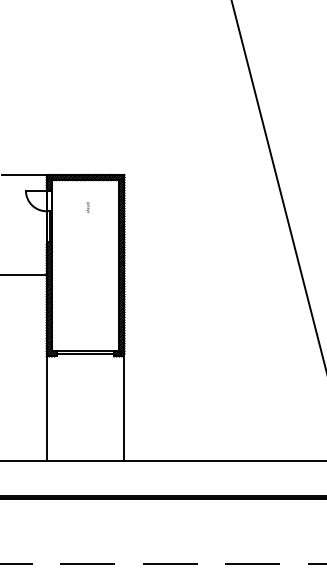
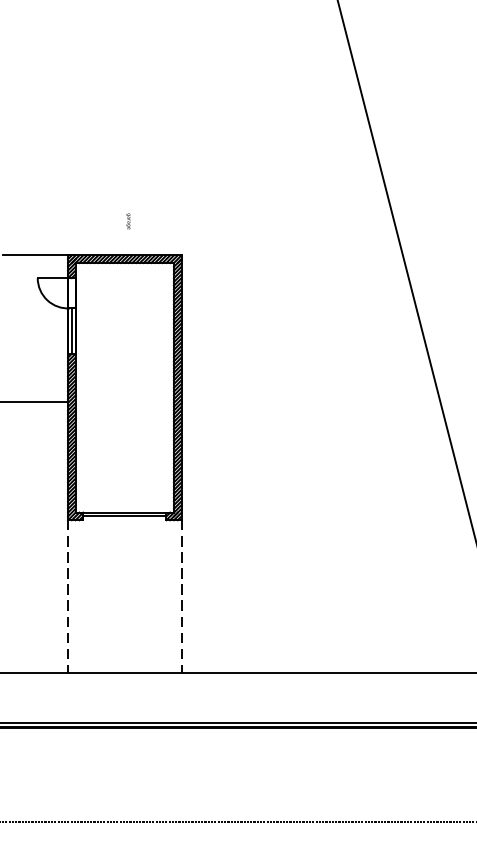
text: (87, 207) -> (127, 221), moved
line: (46, 409) -> (67, 597), solid -> dashed
line: (124, 409) -> (181, 597), solid -> dashed

